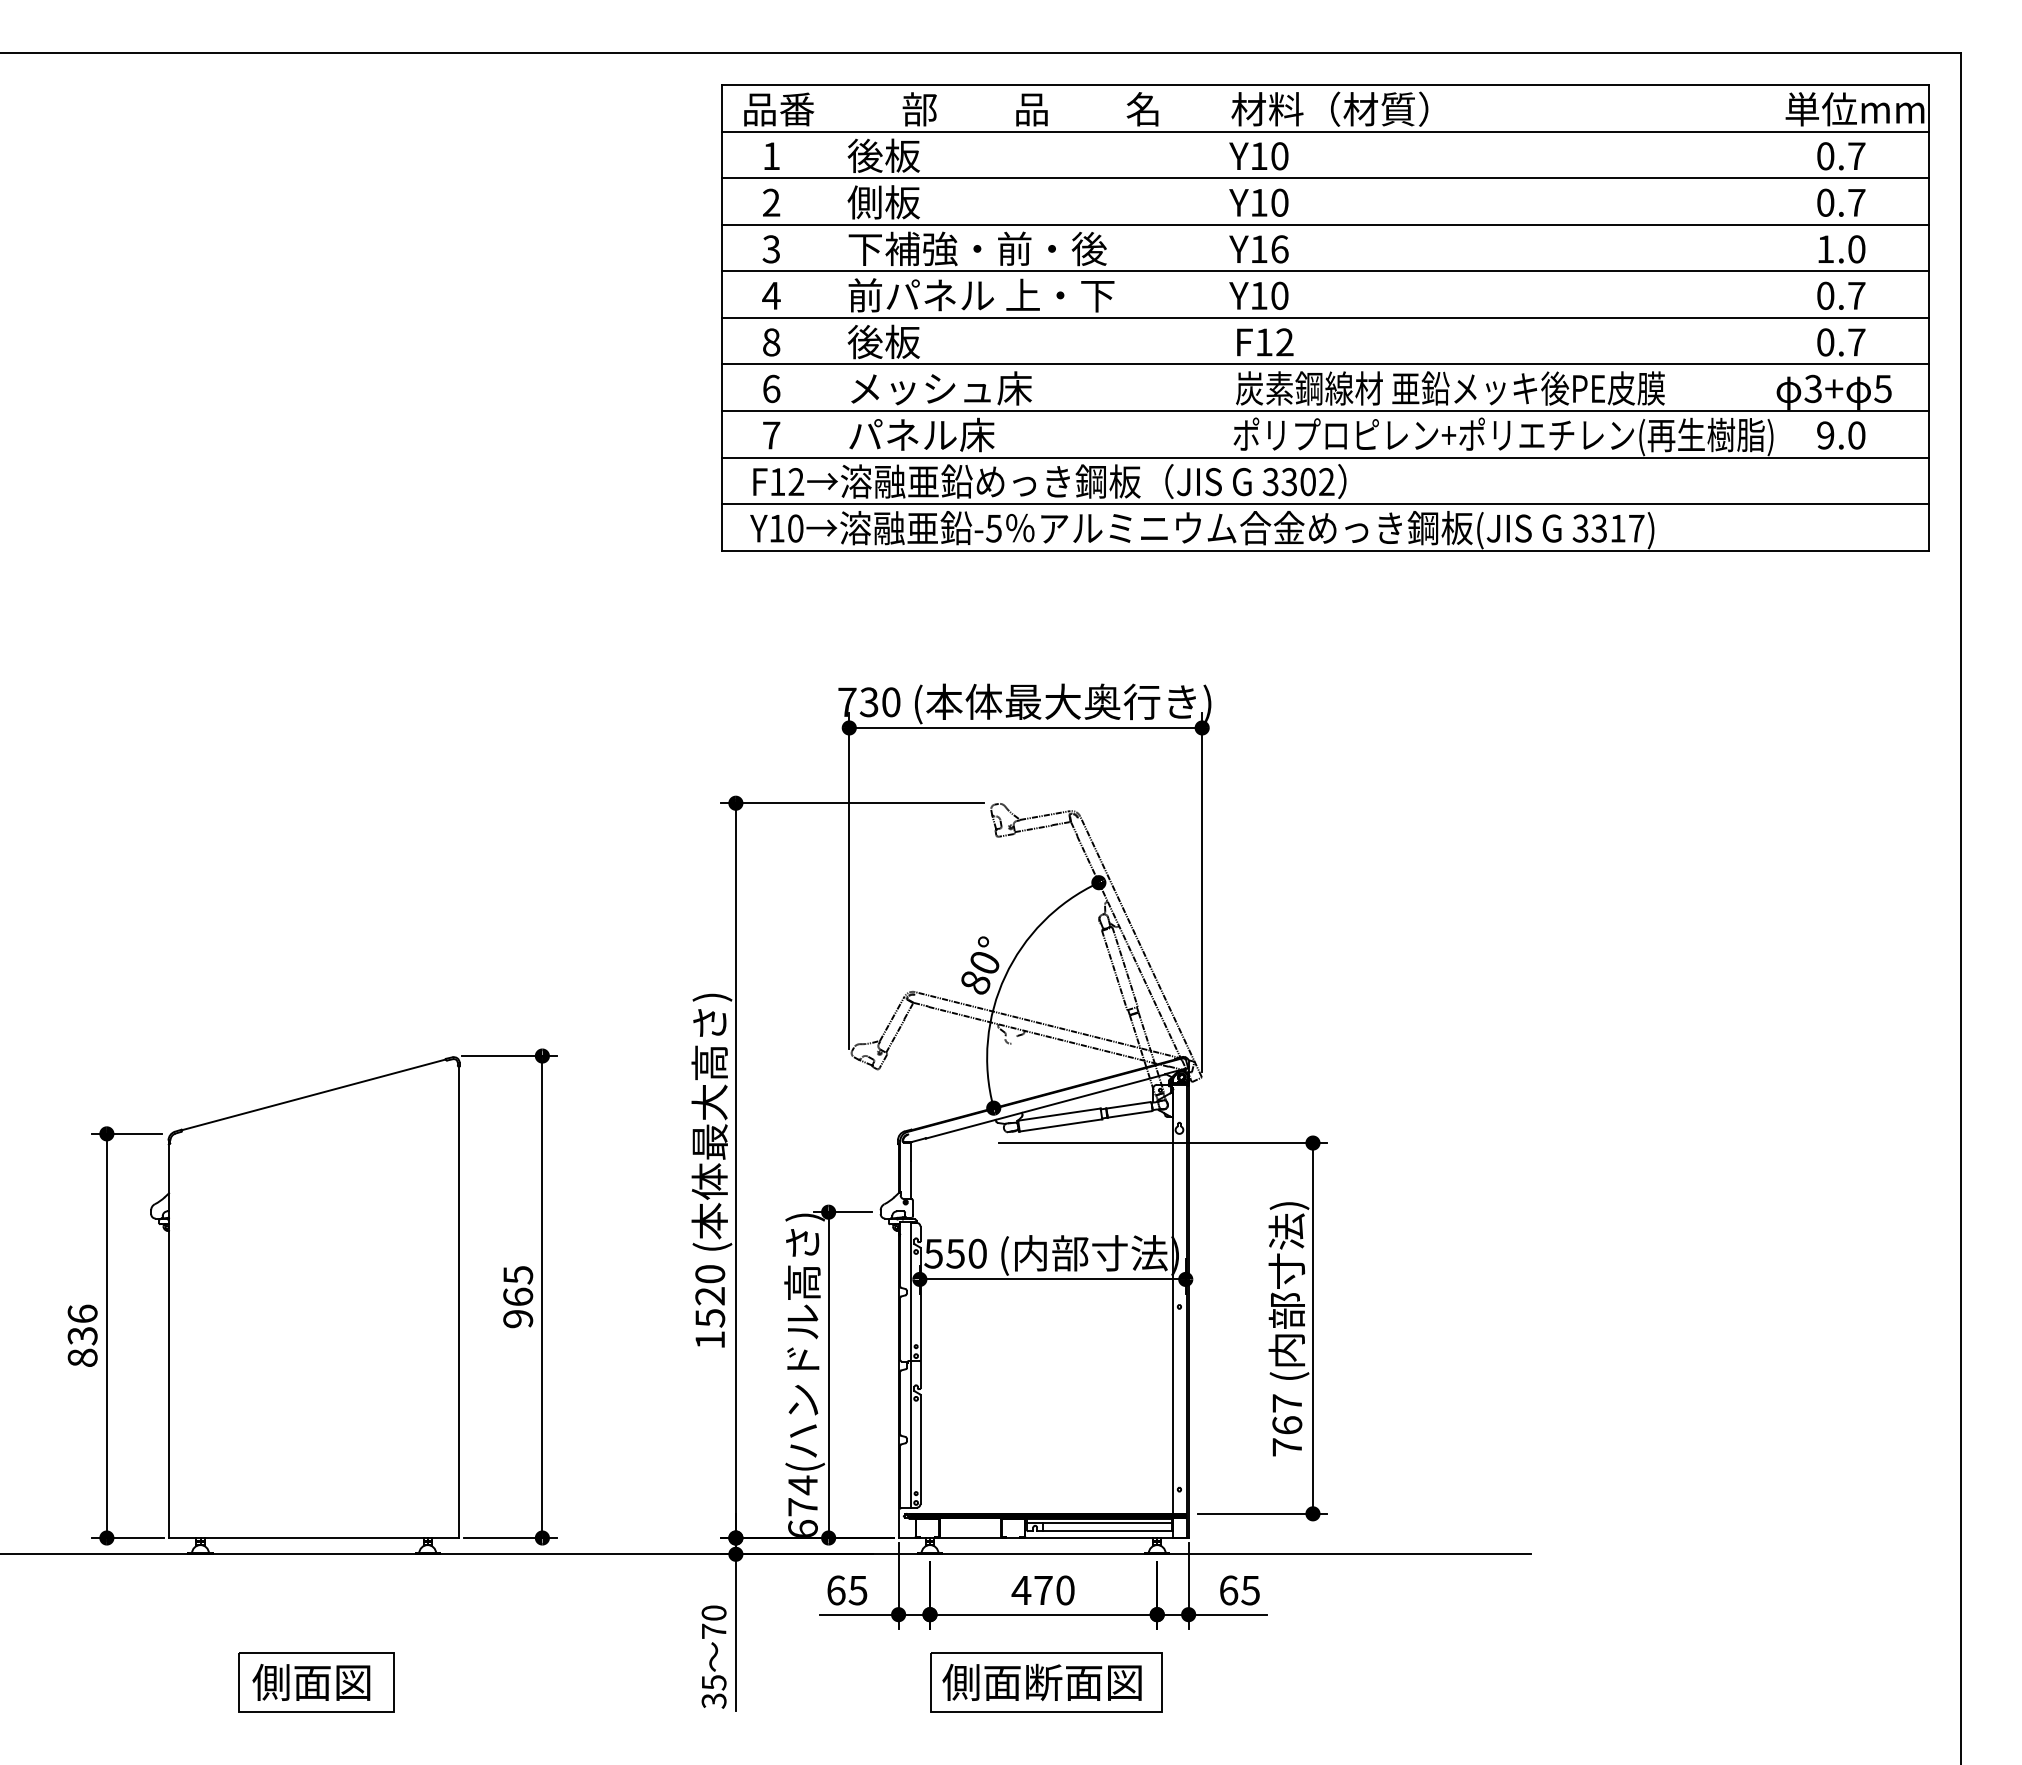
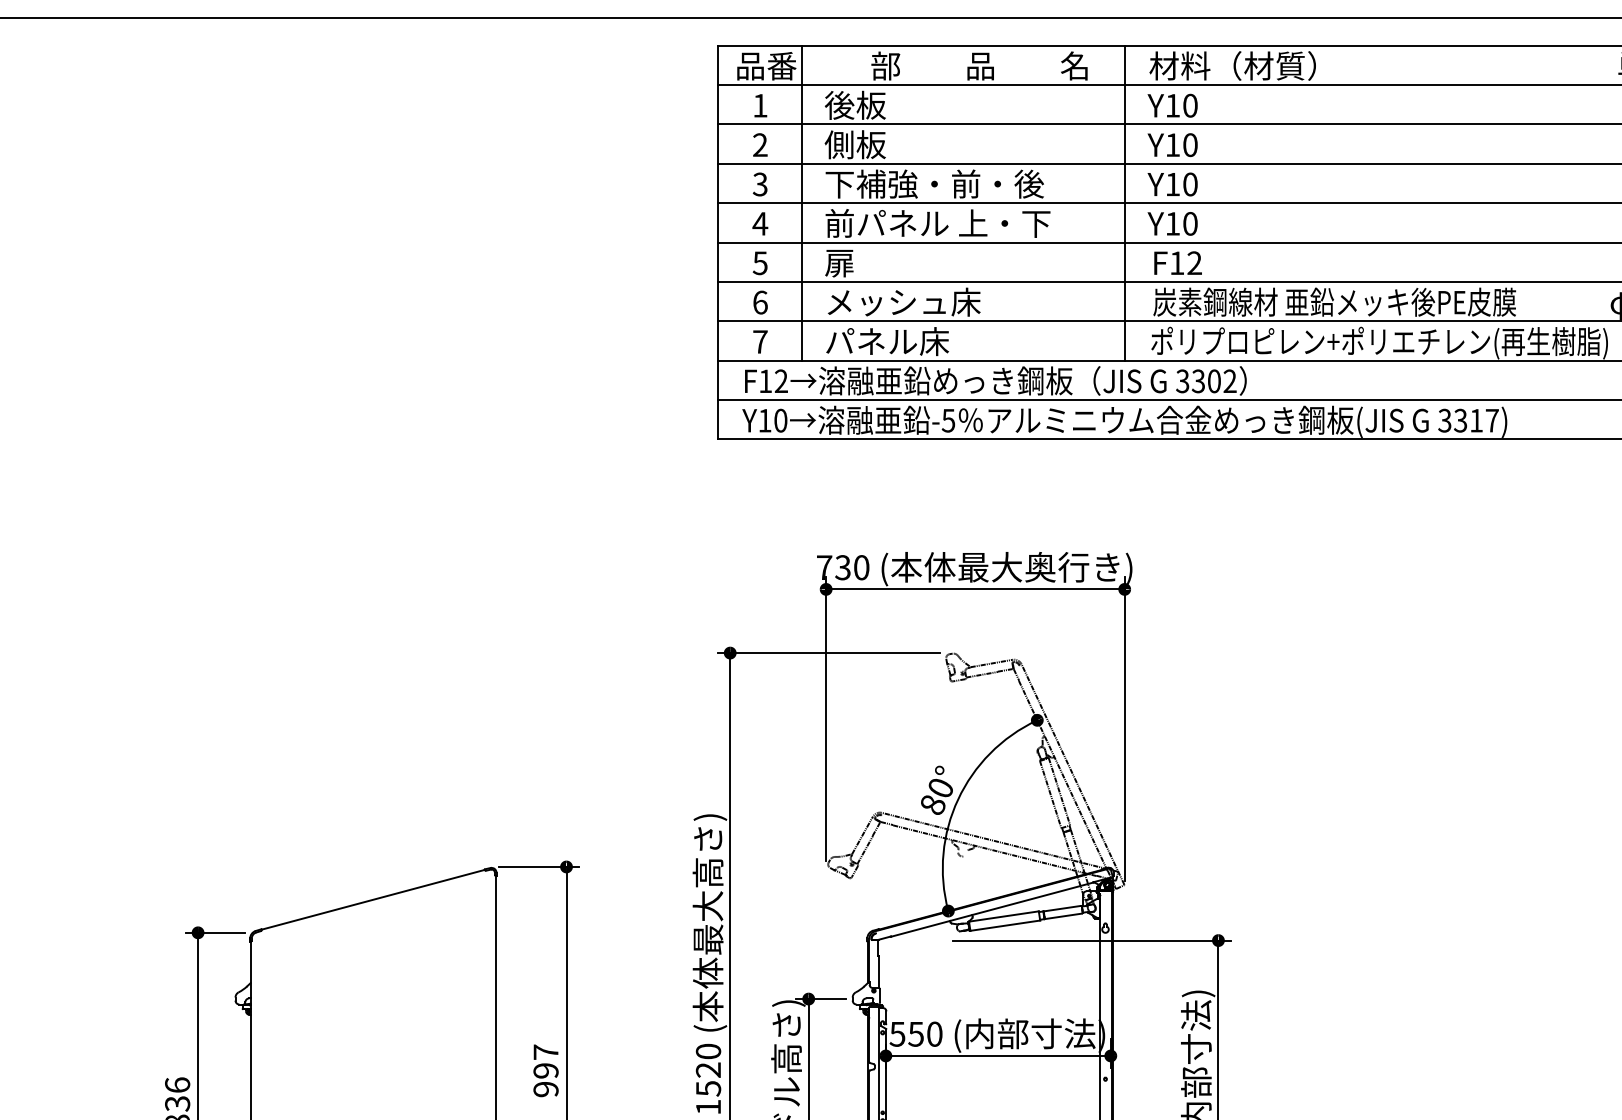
text: (1279, 249) -> (1190, 184), Y16 -> Y10
line: (821, 271) -> (802, 203), added
line: (1203, 271) -> (1125, 203), added
text: (883, 341) -> (855, 262), 後板 -> 扉
text: (771, 342) -> (760, 263), 8 -> 5
text: (518, 1286) -> (546, 1061), 965 -> 997

